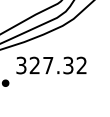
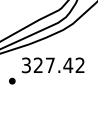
text: (68, 65) -> (68, 65), 327.32 -> 327.42

